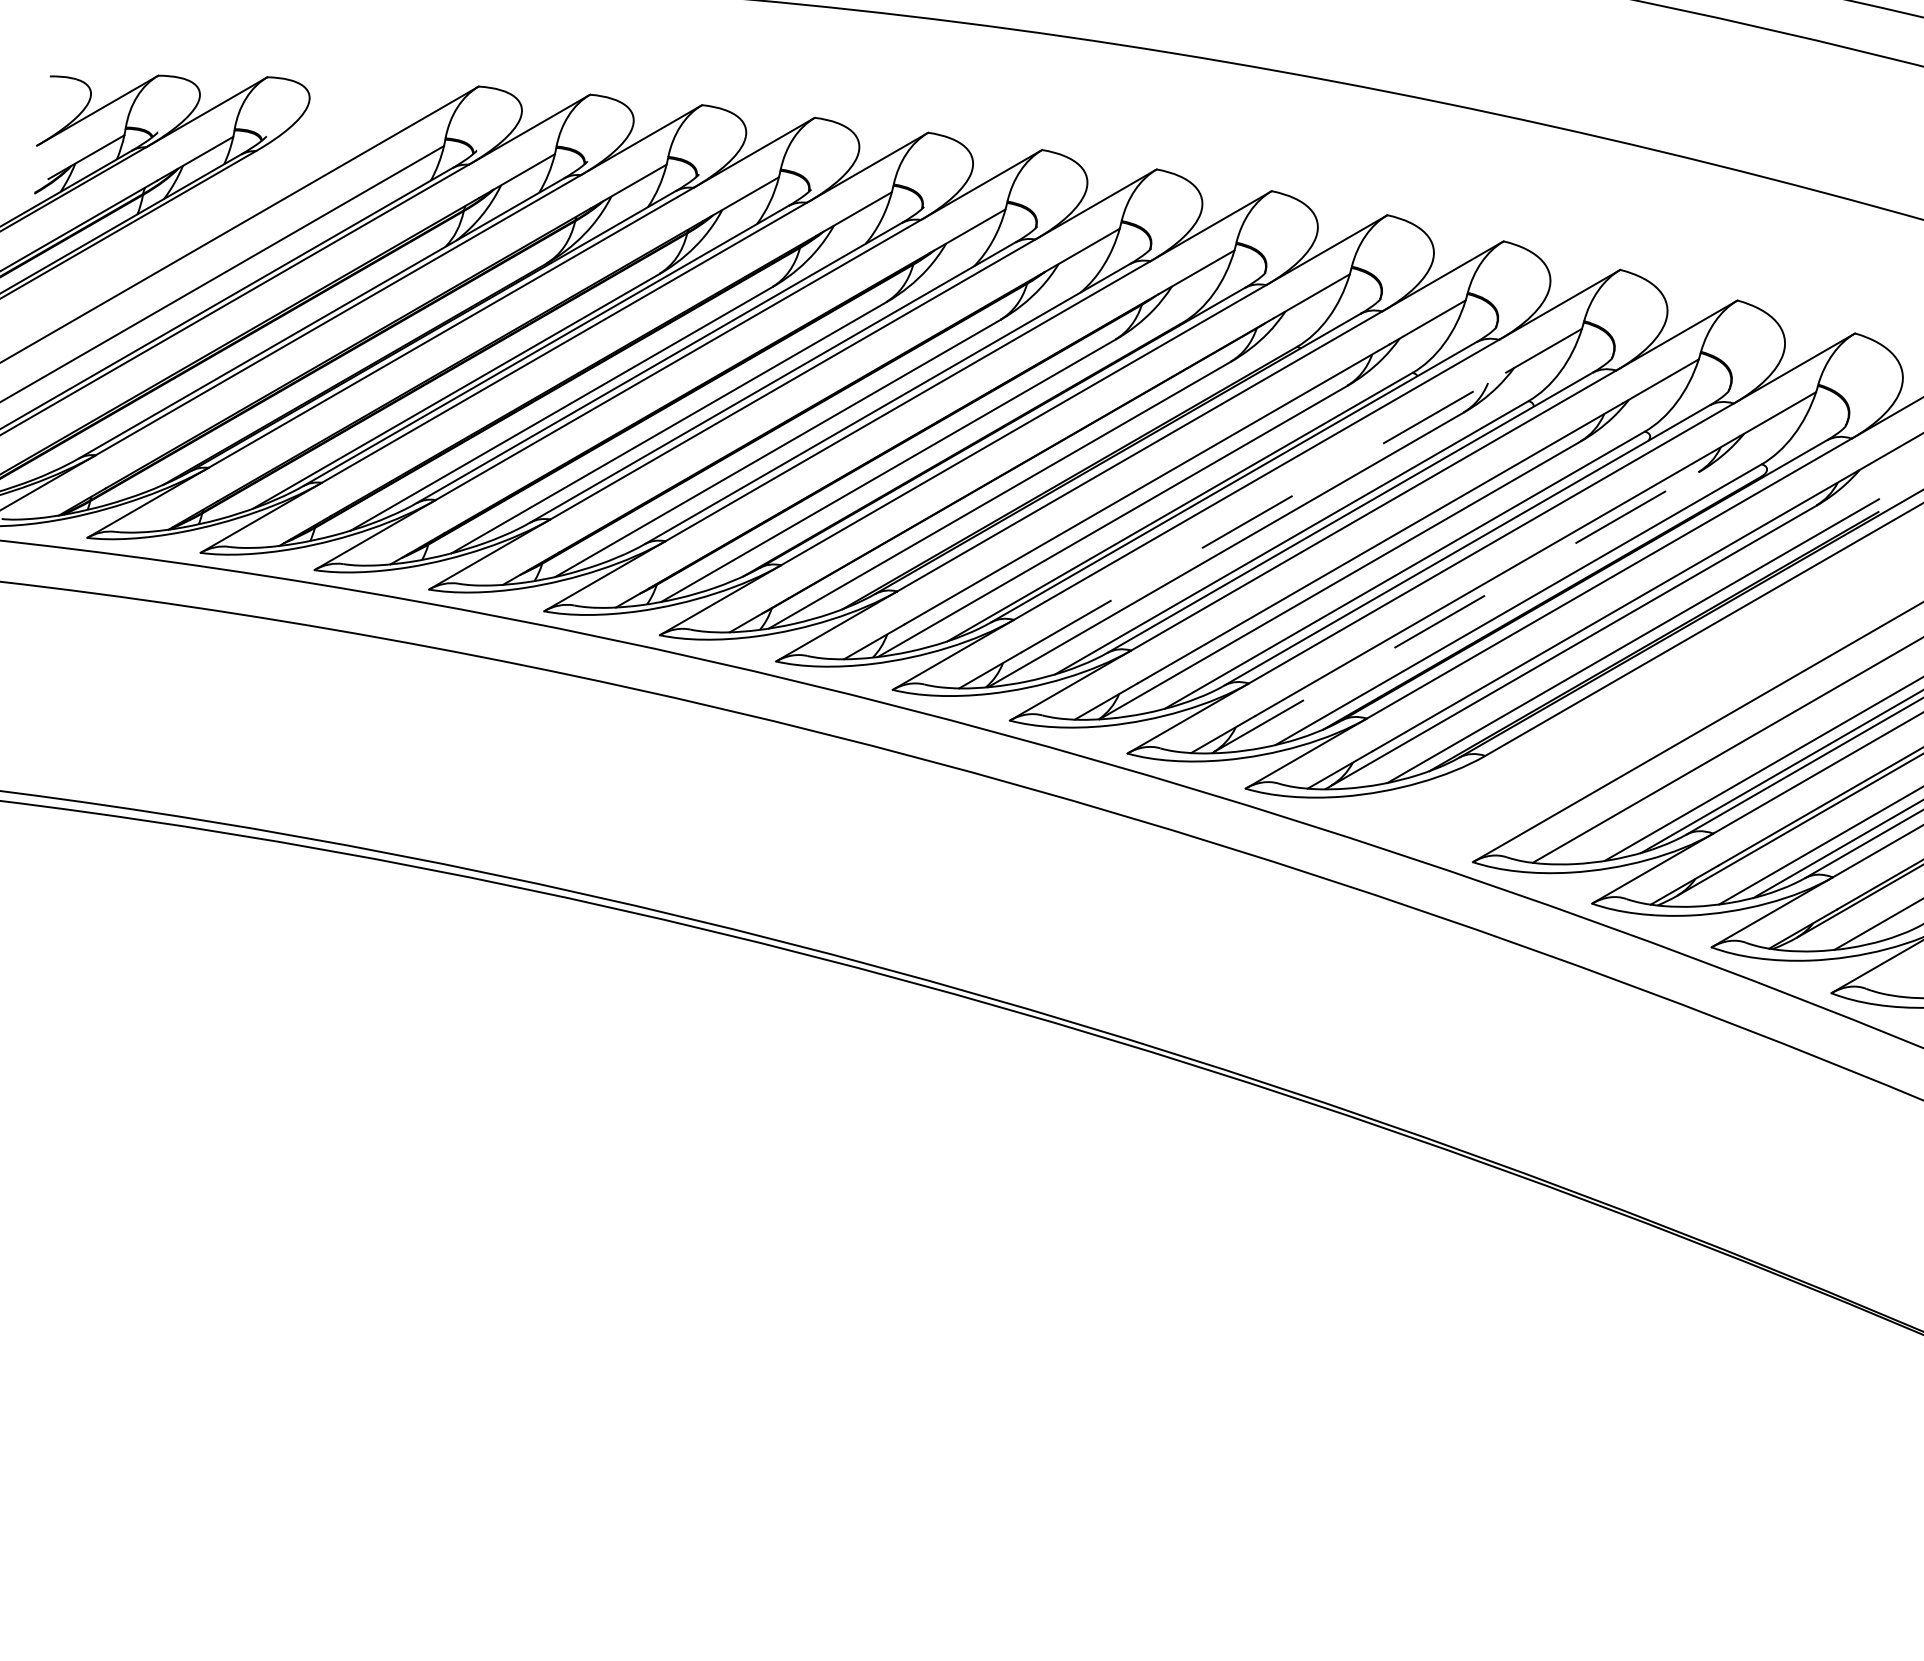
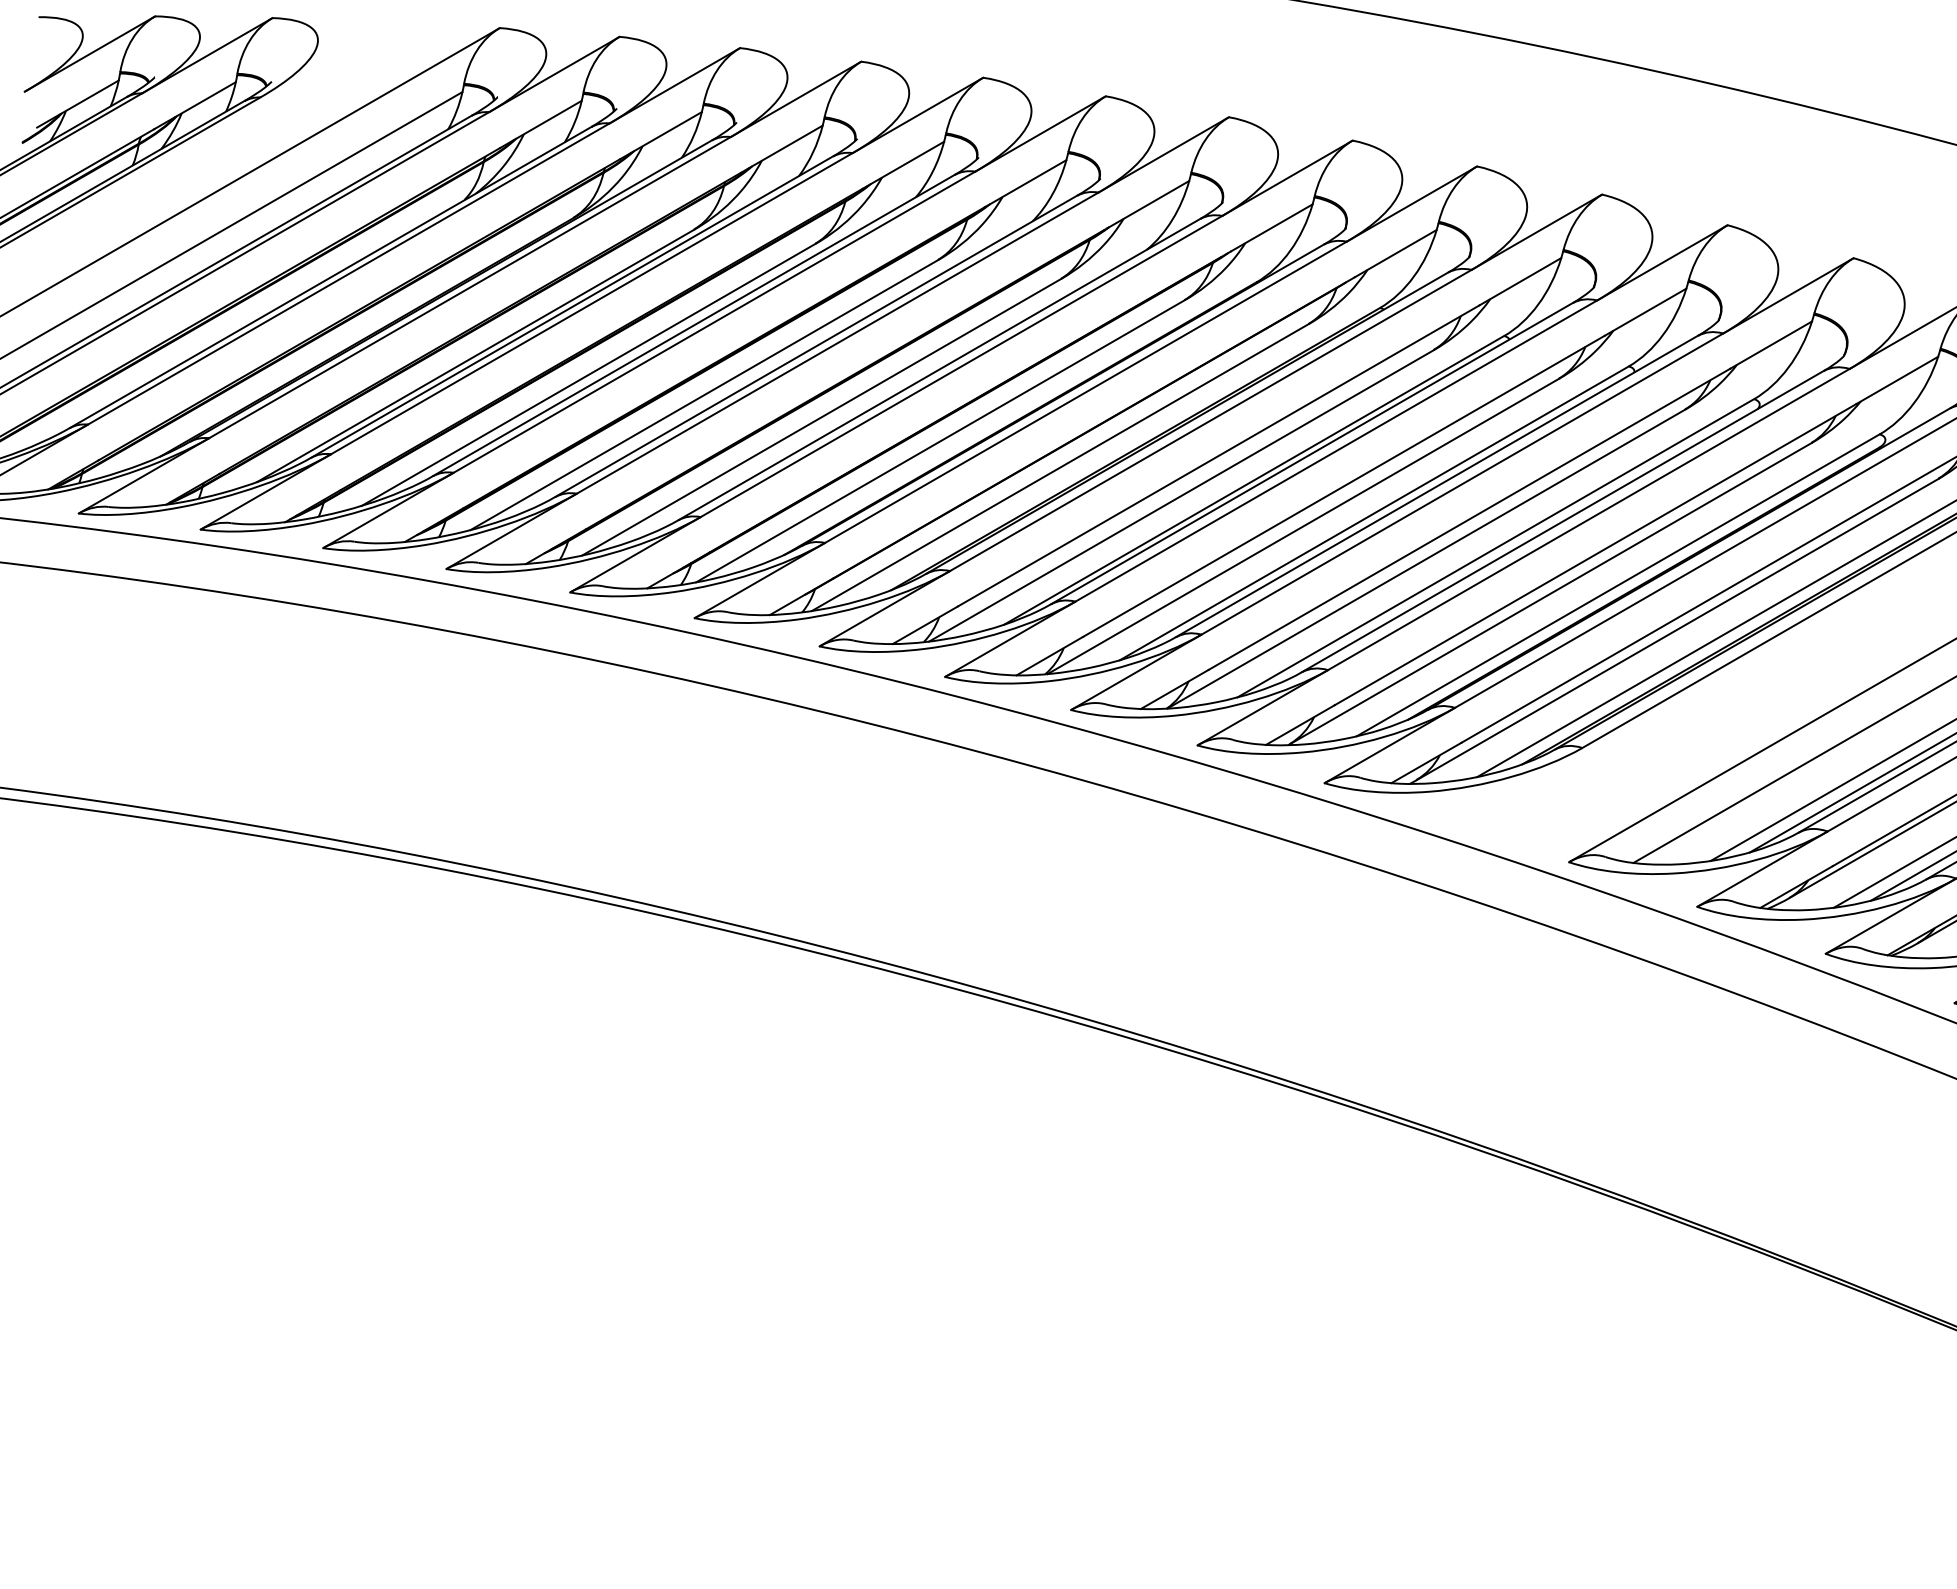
line: (1263, 512) -> (1343, 486), dashed -> solid
line: (1456, 612) -> (1551, 593), dashed -> solid

